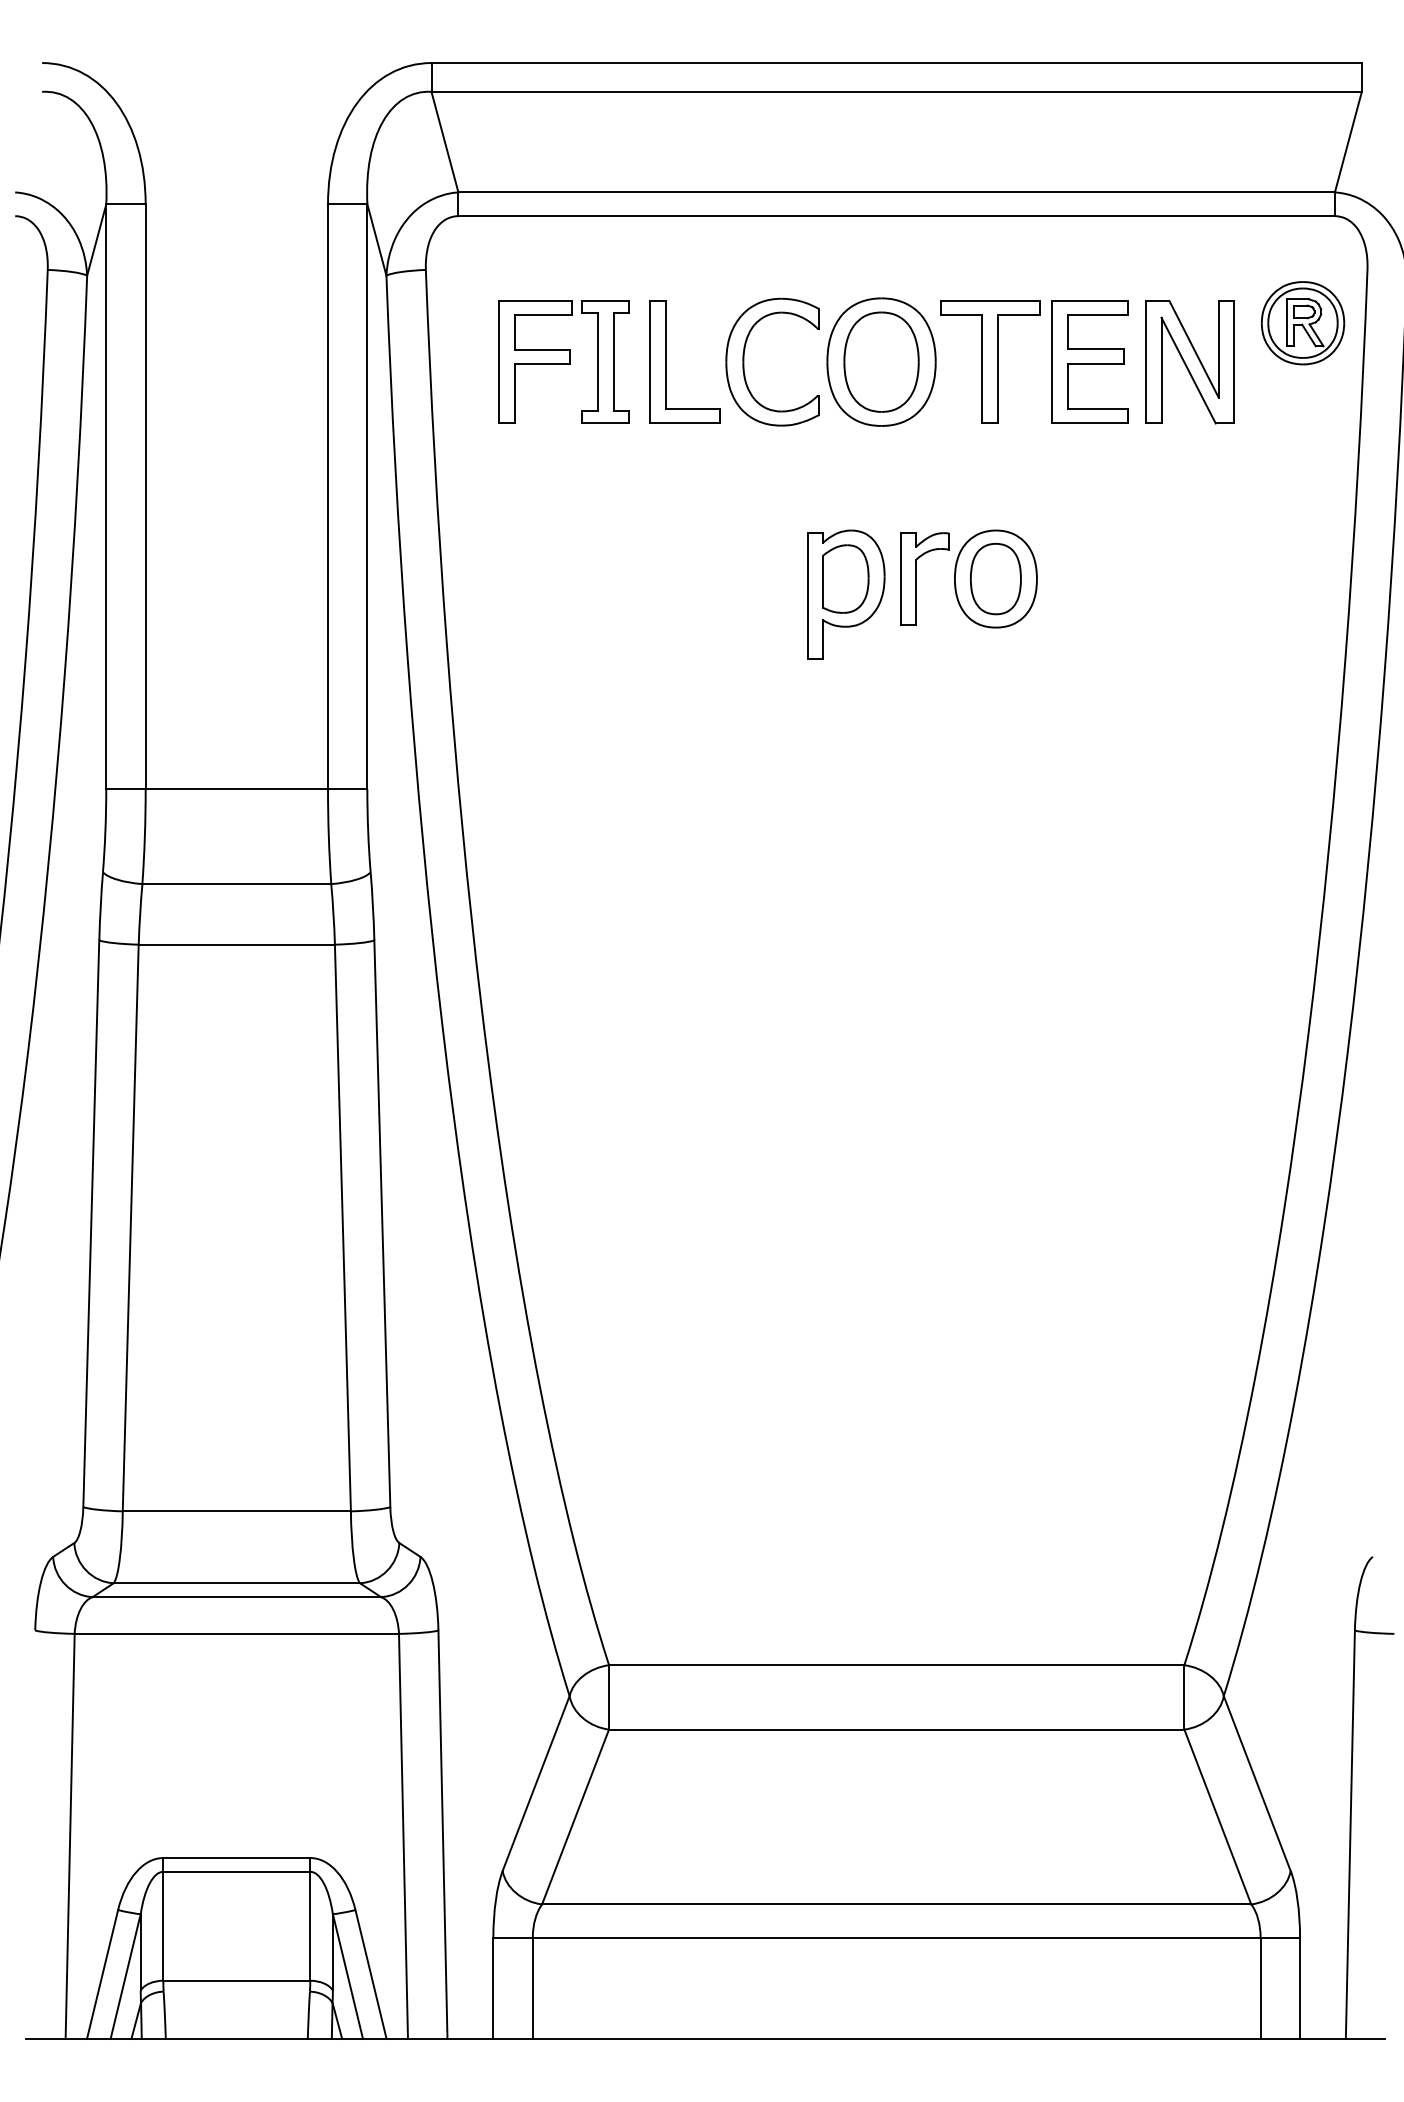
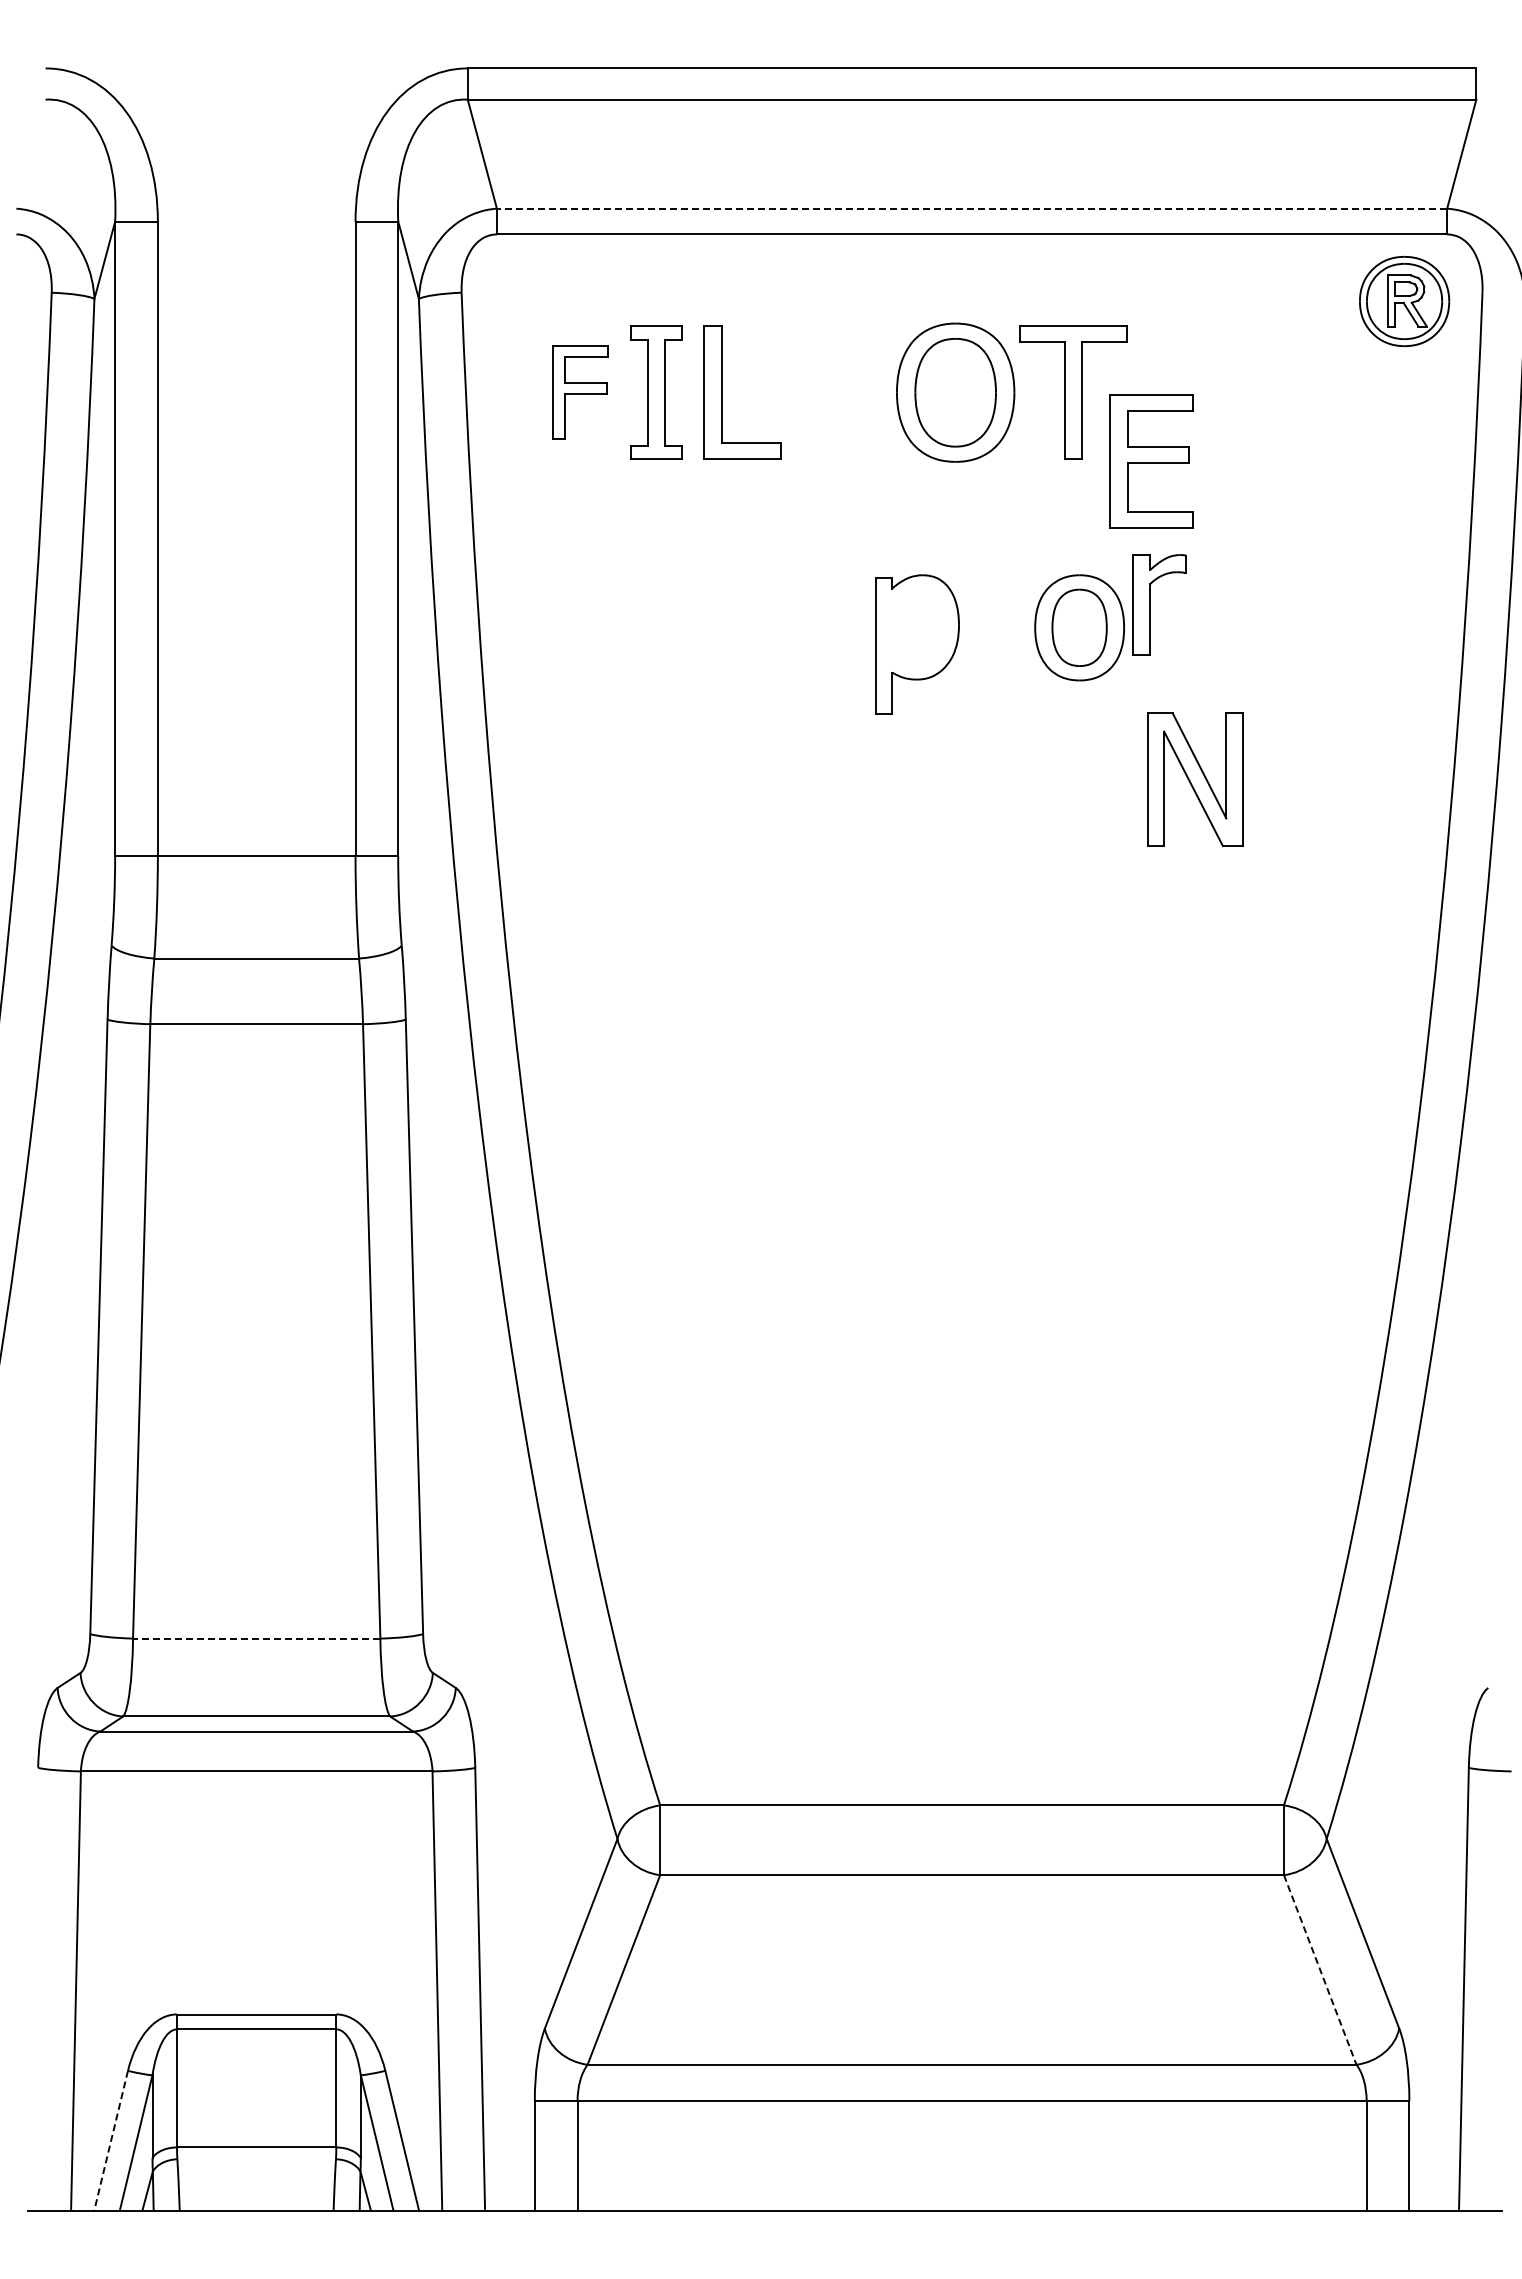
line: (896, 192) -> (971, 208), solid -> dashed
part: (1302, 323) -> (1404, 301), moved
part: (535, 361) -> (580, 392), size x0.7
part: (743, 361) -> (806, 392), removed
part: (1089, 361) -> (1151, 461), moved
part: (1190, 361) -> (1195, 779), moved
part: (845, 578) -> (916, 627), removed
part: (916, 578) -> (1150, 604), moved
line: (236, 1511) -> (256, 1638), solid -> dashed
line: (1218, 1817) -> (1320, 1970), solid -> dashed
line: (102, 1974) -> (111, 2140), solid -> dashed

